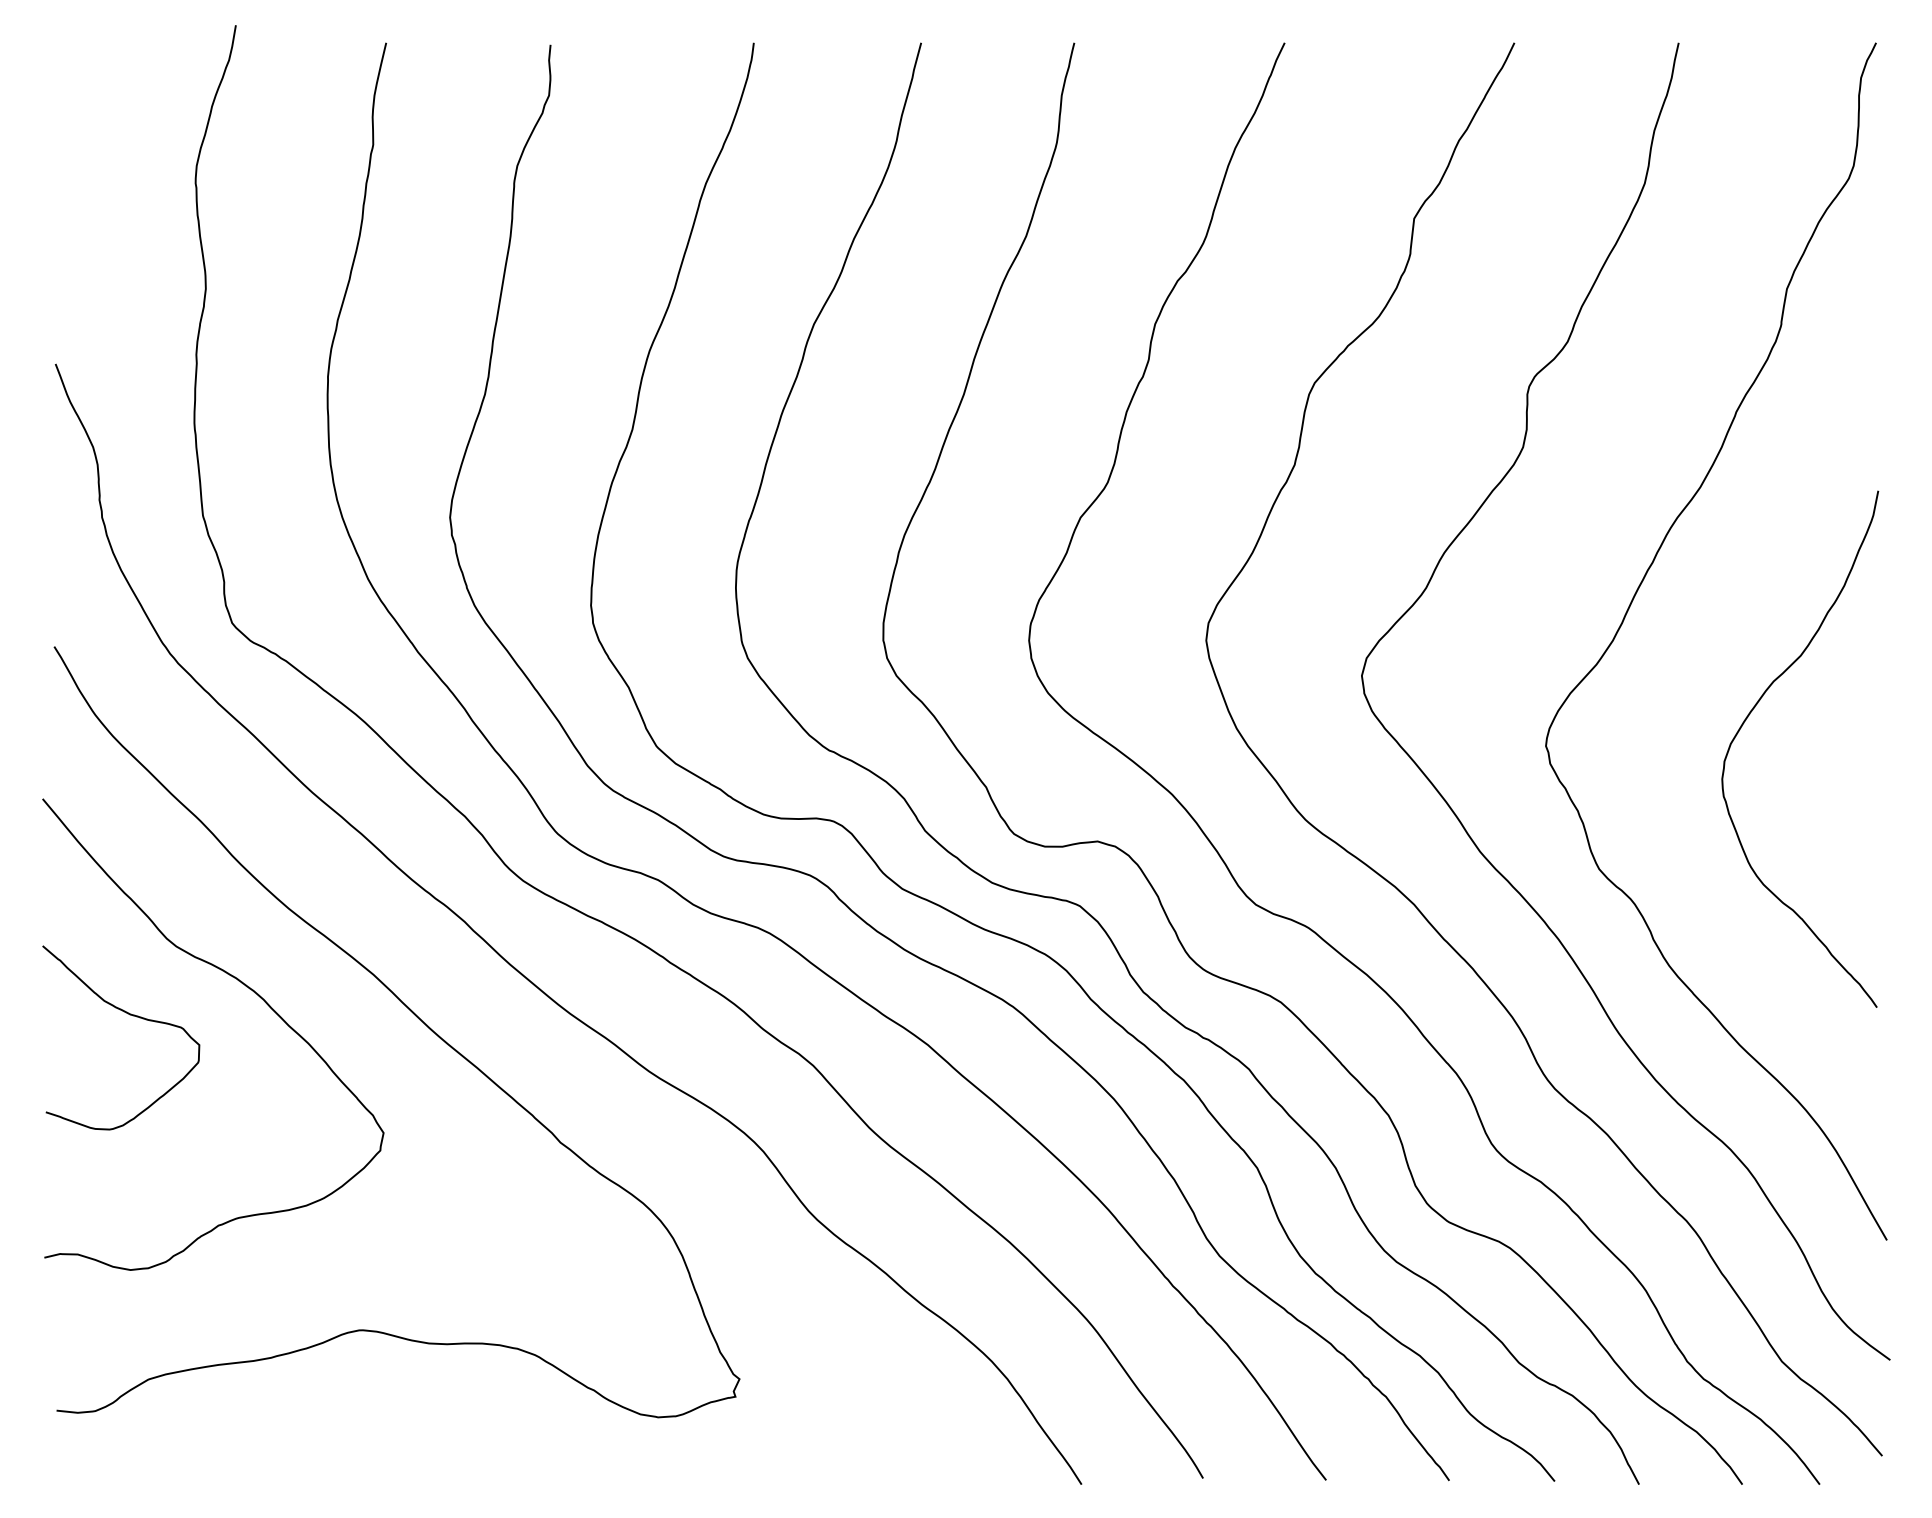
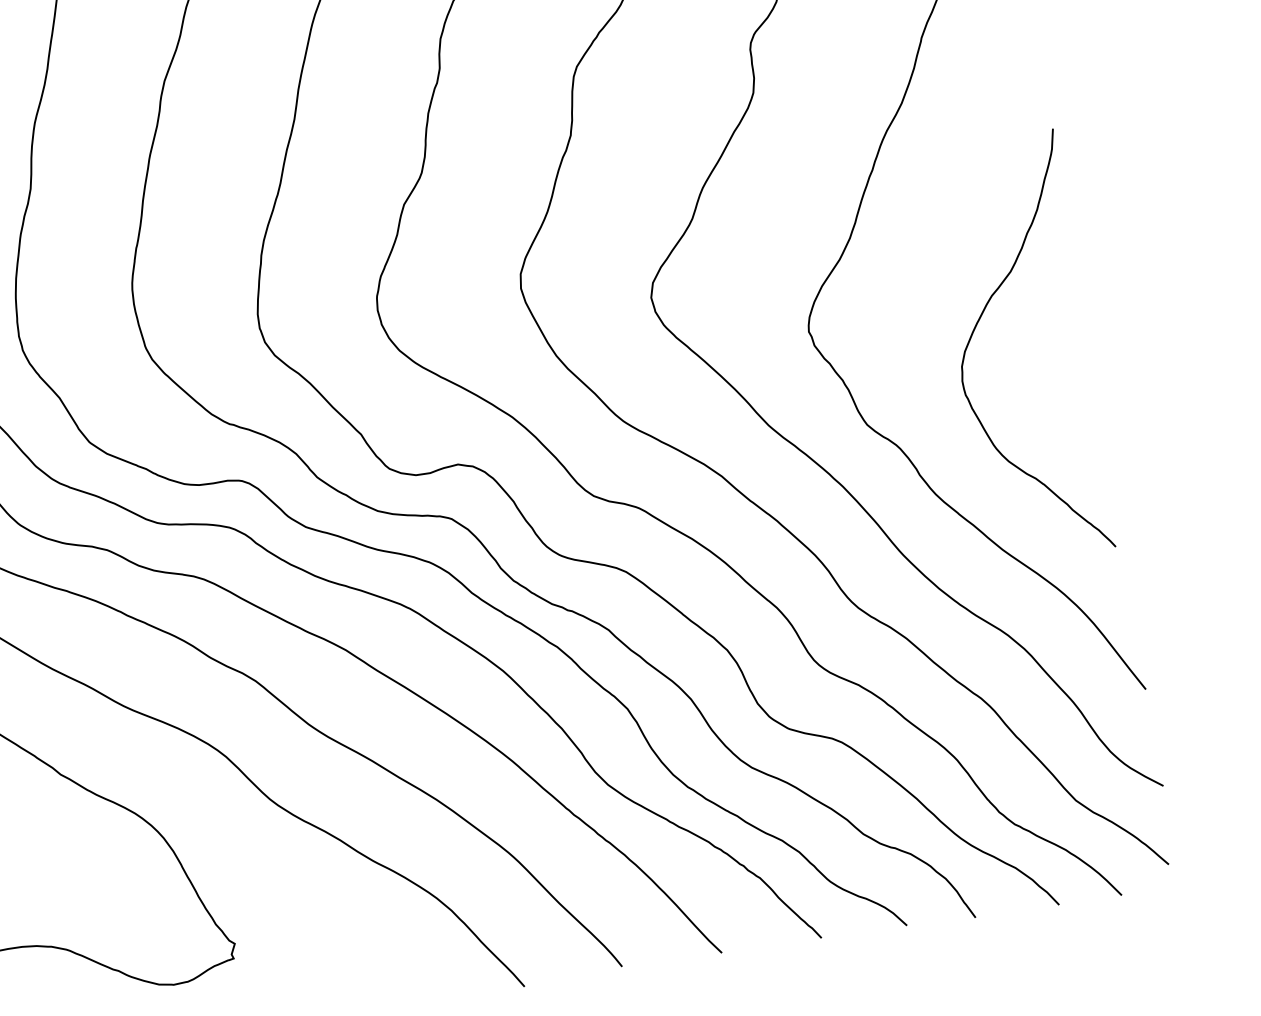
curve: (1750, 714) -> (977, 325), moved

